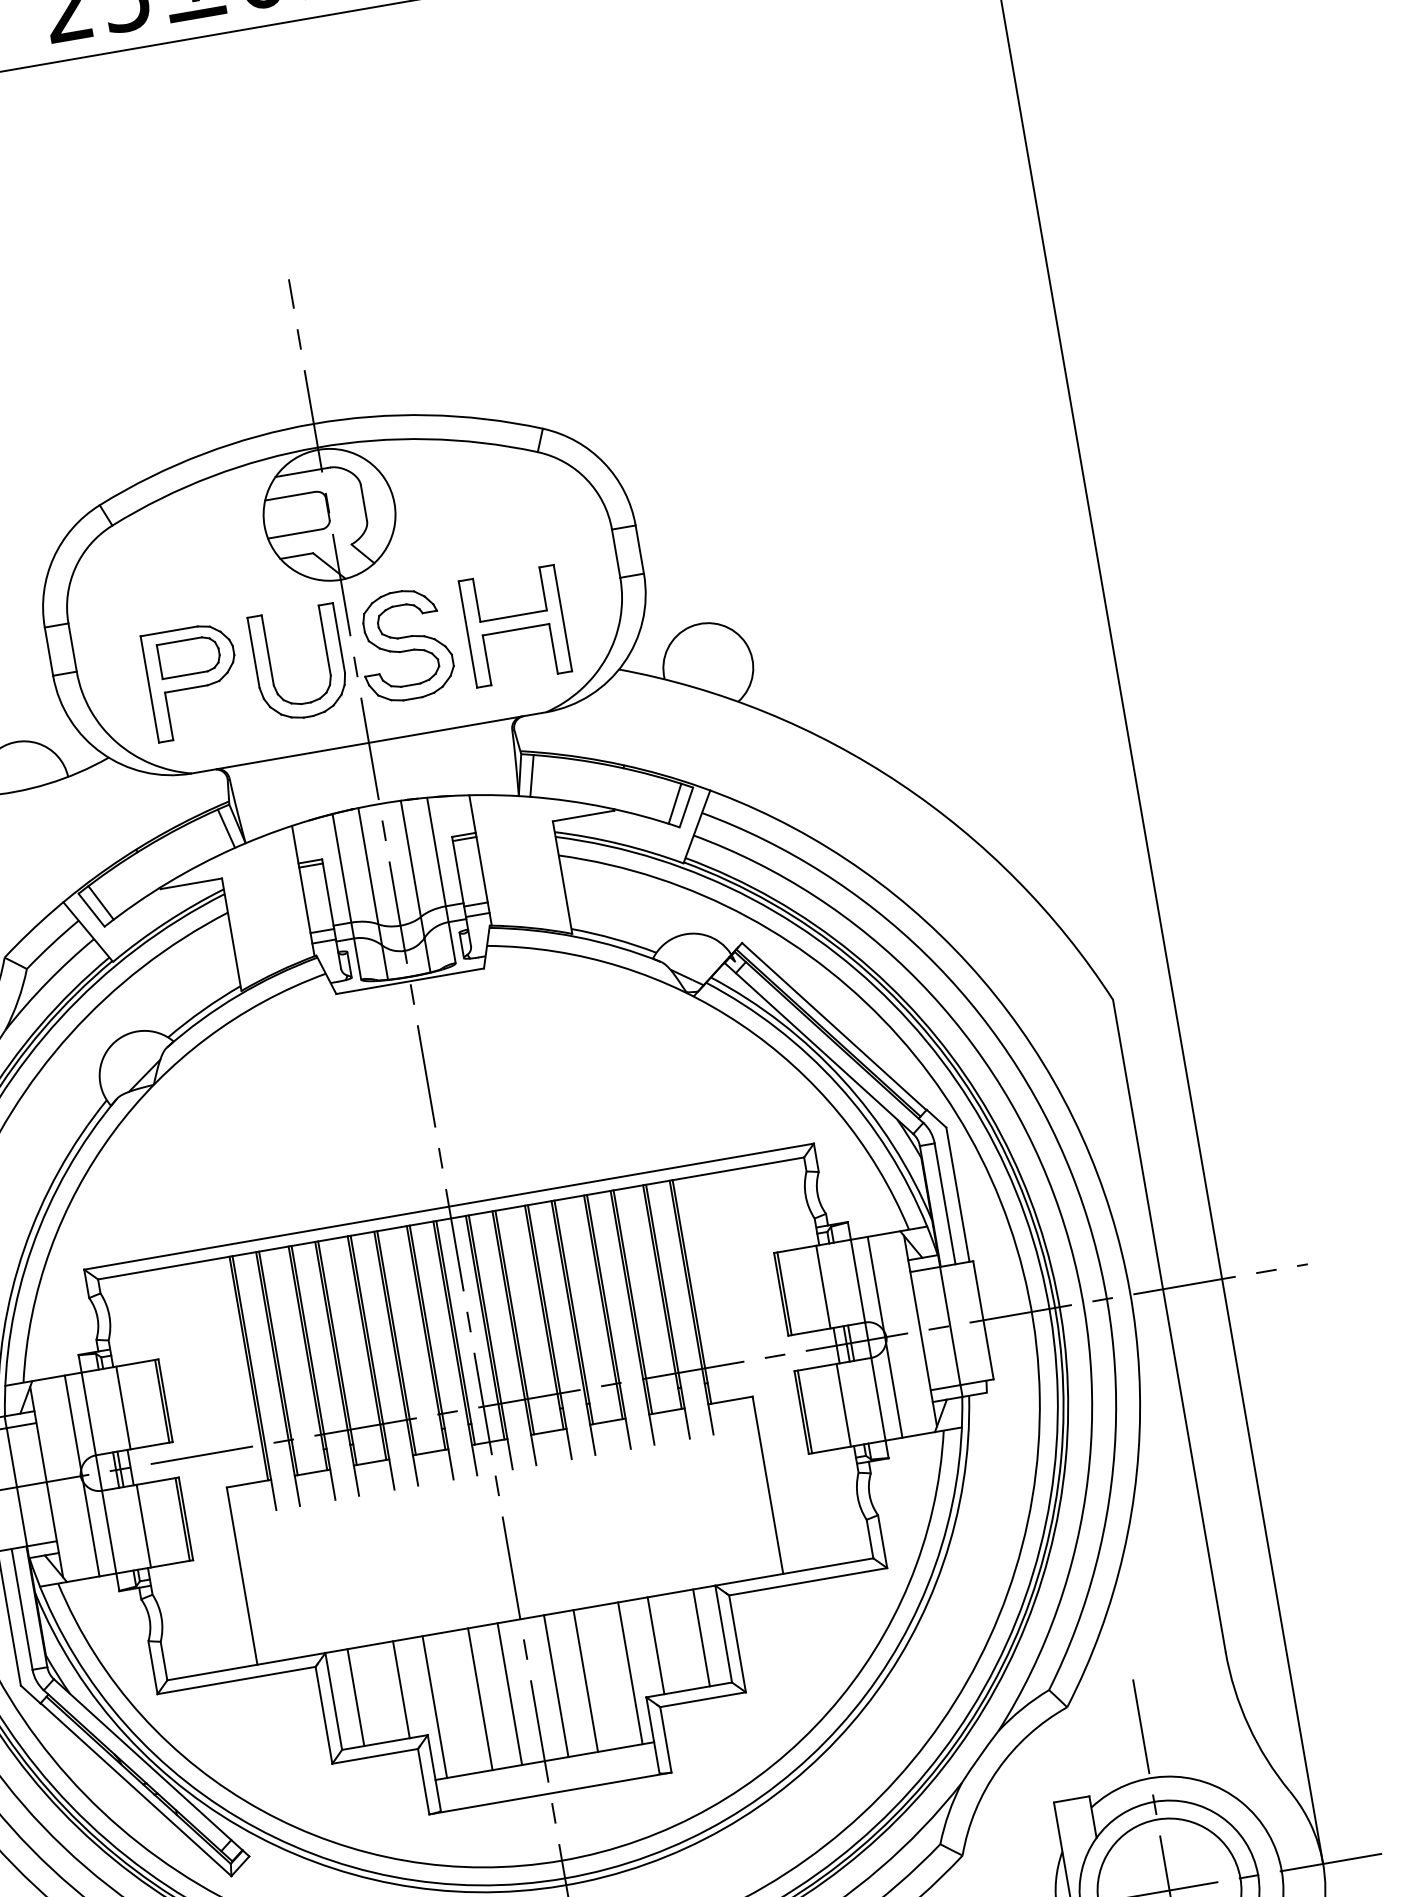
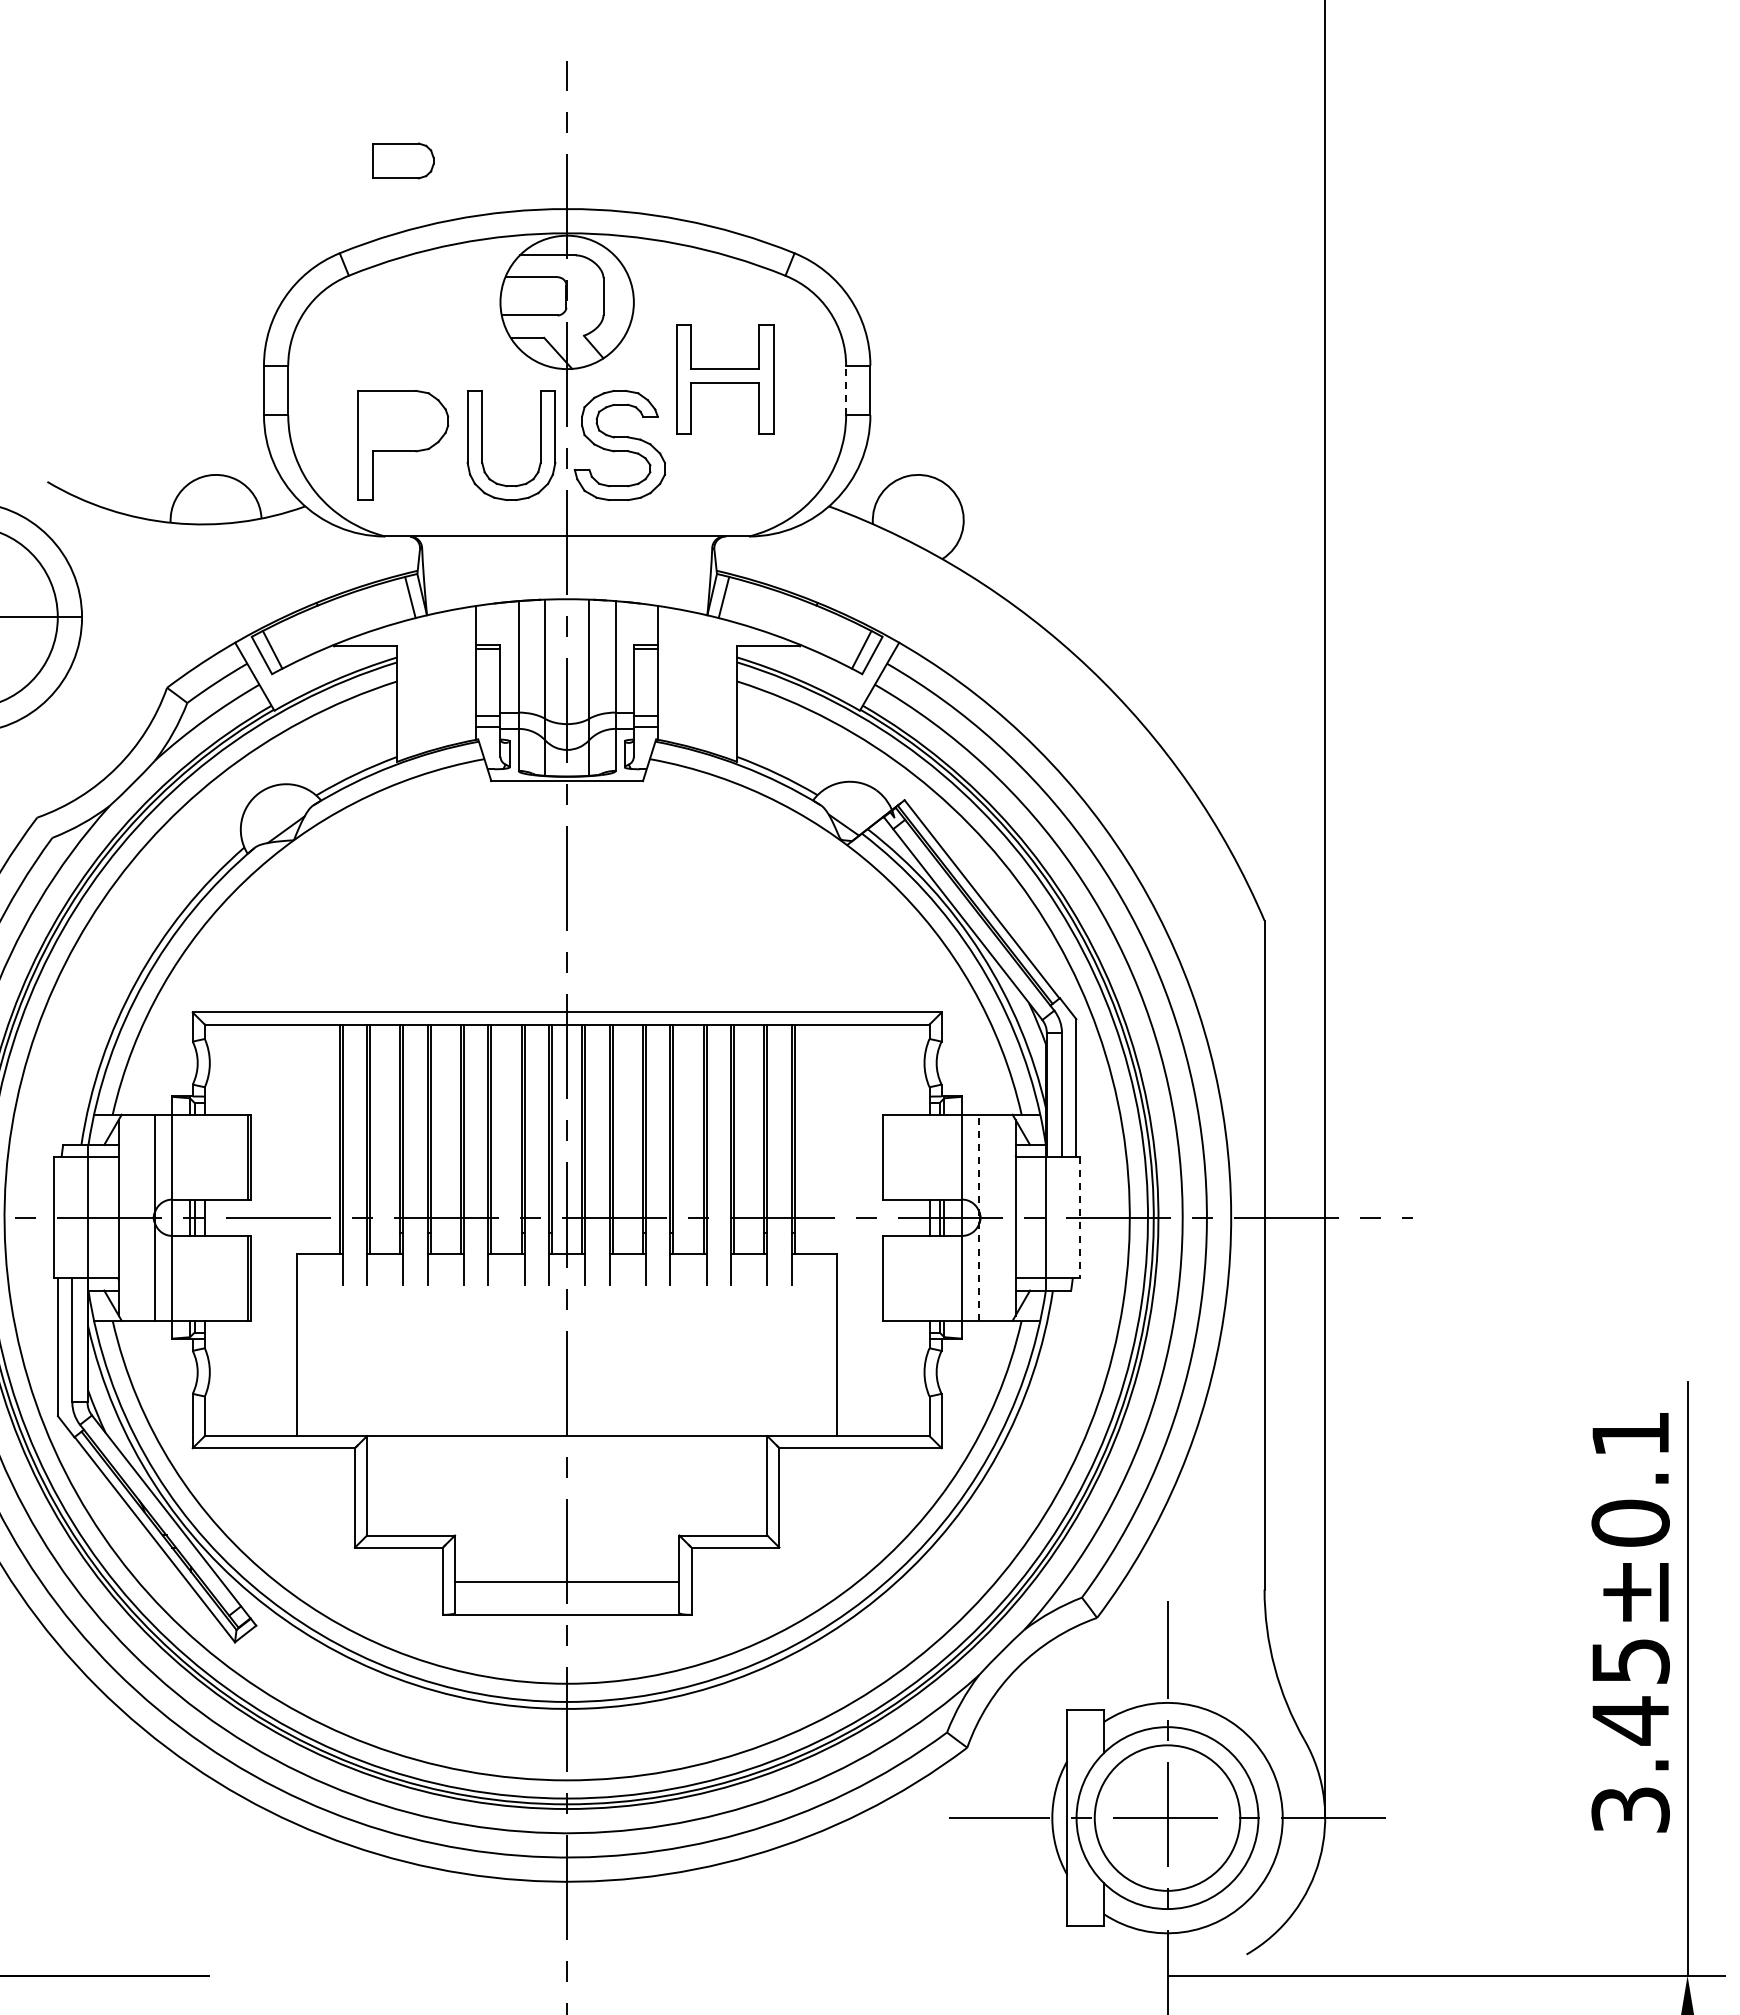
line: (616, 553) -> (846, 390), solid -> dashed
part: (515, 626) -> (725, 379), moved
part: (189, 656) -> (403, 160), moved
line: (823, 1286) -> (926, 1156), removed
line: (784, 1293) -> (886, 1156), removed
line: (983, 1319) -> (1080, 1217), solid -> dashed
line: (885, 1336) -> (979, 1217), solid -> dashed
line: (843, 1404) -> (926, 1277), removed
line: (122, 1407) -> (207, 1156), removed
line: (804, 1411) -> (886, 1277), removed
line: (143, 1525) -> (207, 1277), removed
line: (701, 1637) -> (744, 1485), removed
line: (655, 1645) -> (697, 1485), removed
line: (630, 1673) -> (667, 1508), removed
line: (585, 1680) -> (621, 1508), removed
line: (556, 1685) -> (591, 1508), removed
line: (401, 1689) -> (436, 1485), removed
line: (509, 1693) -> (543, 1508), removed
line: (355, 1697) -> (389, 1485), removed
line: (480, 1698) -> (513, 1508), removed
line: (434, 1706) -> (466, 1508), removed

